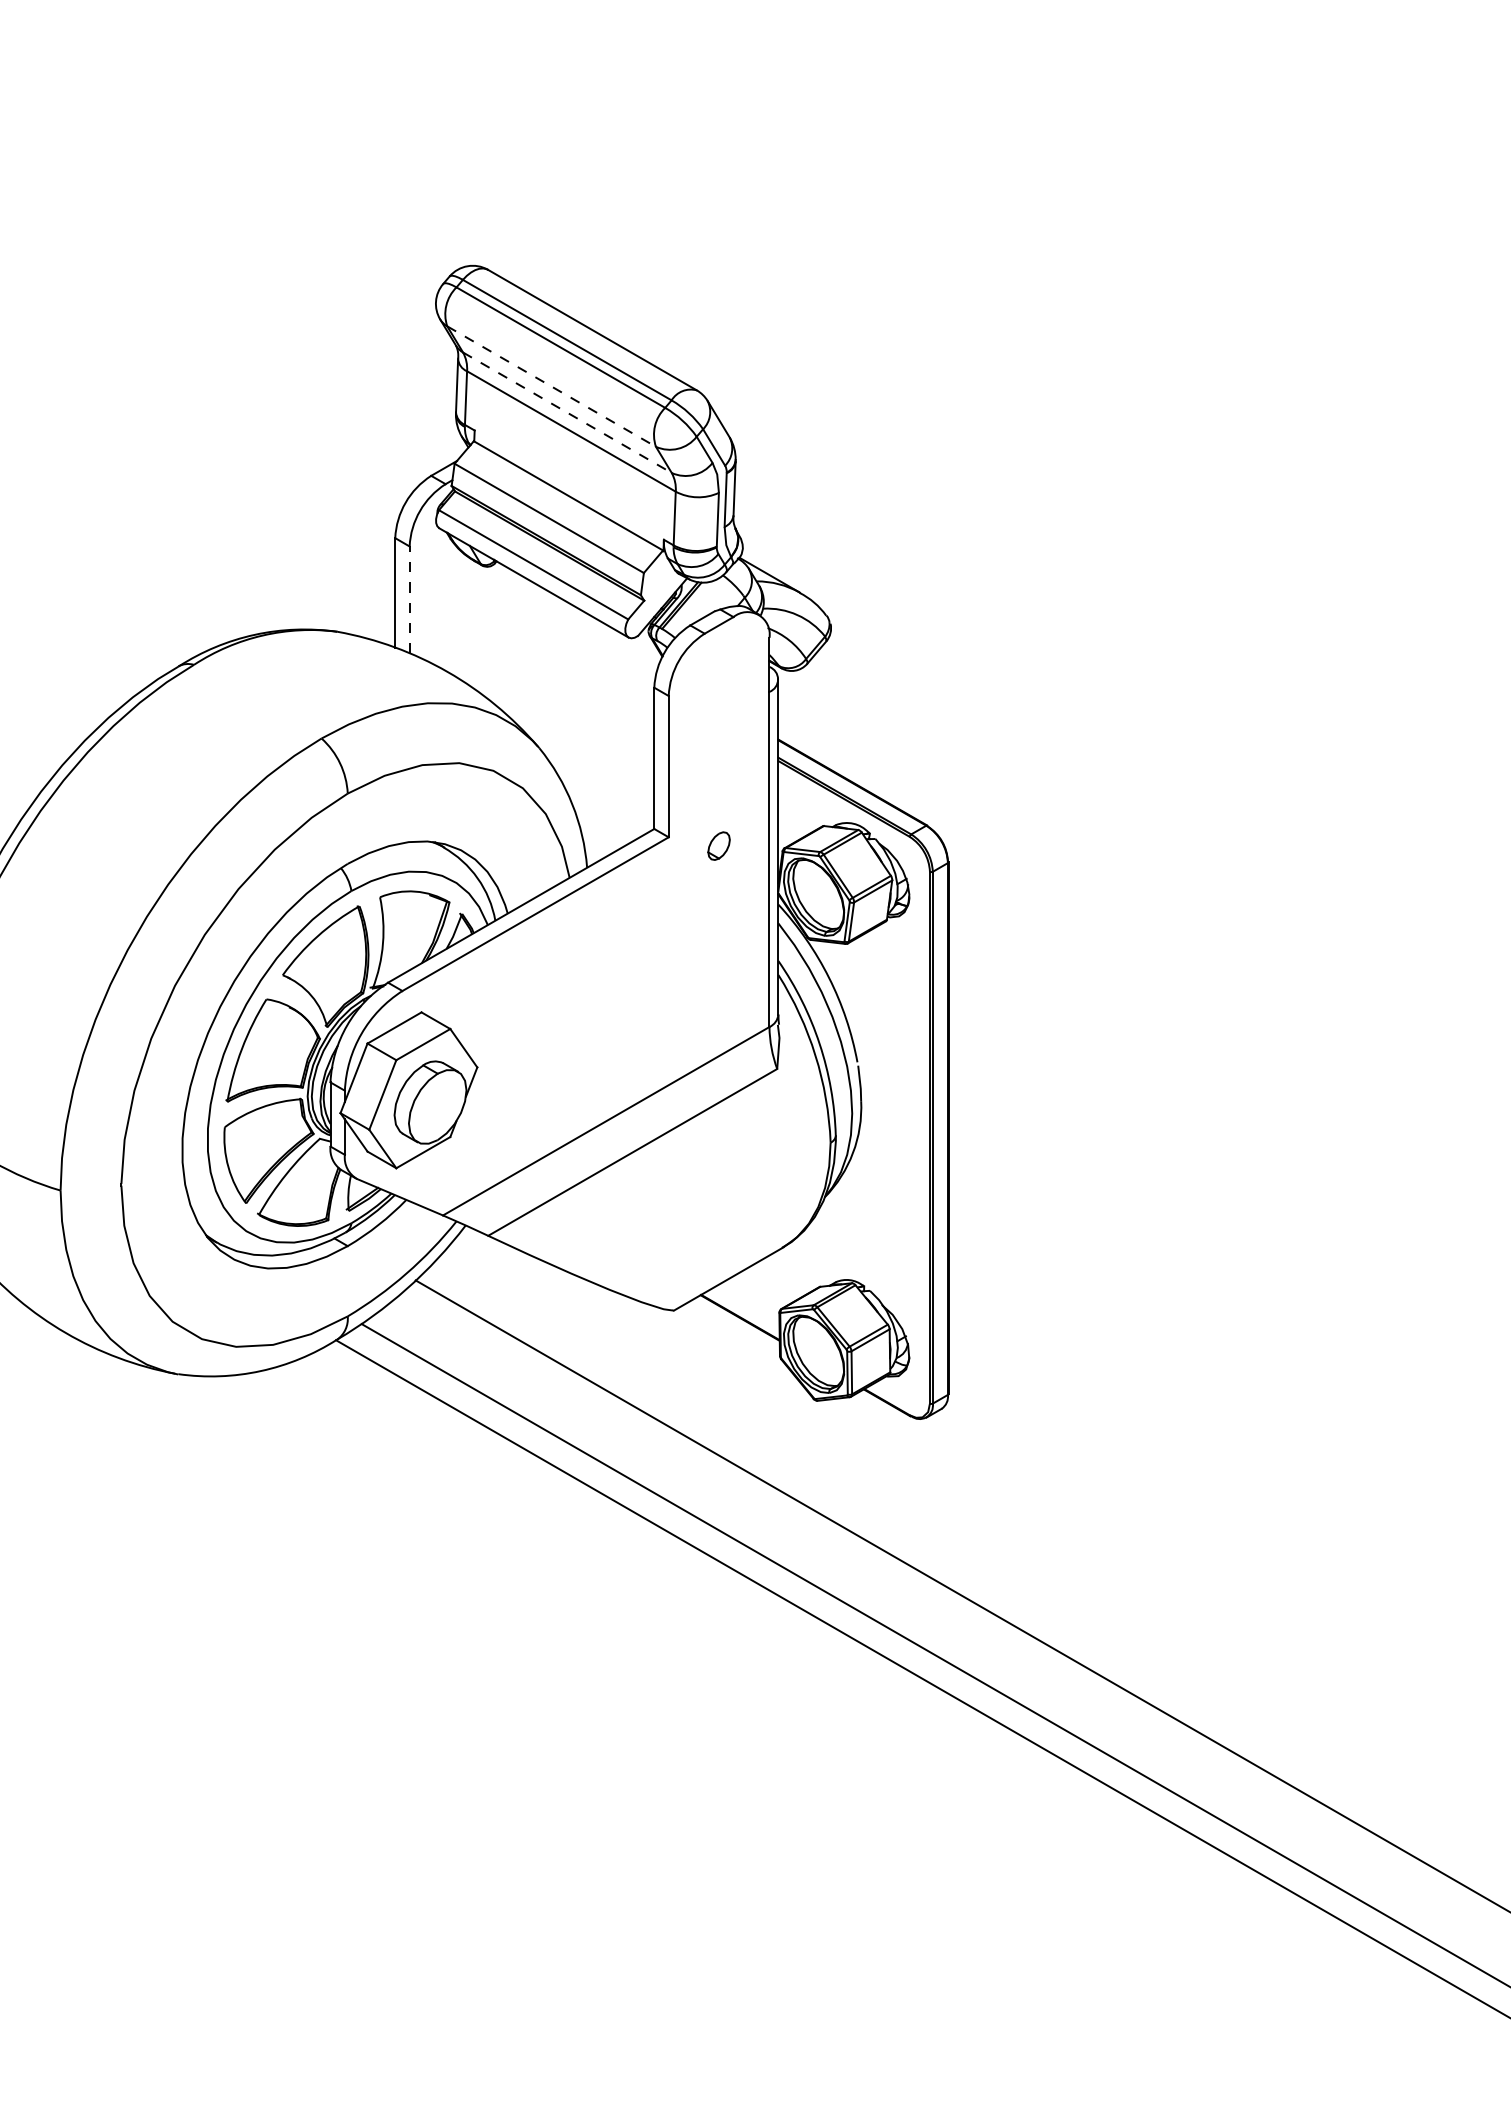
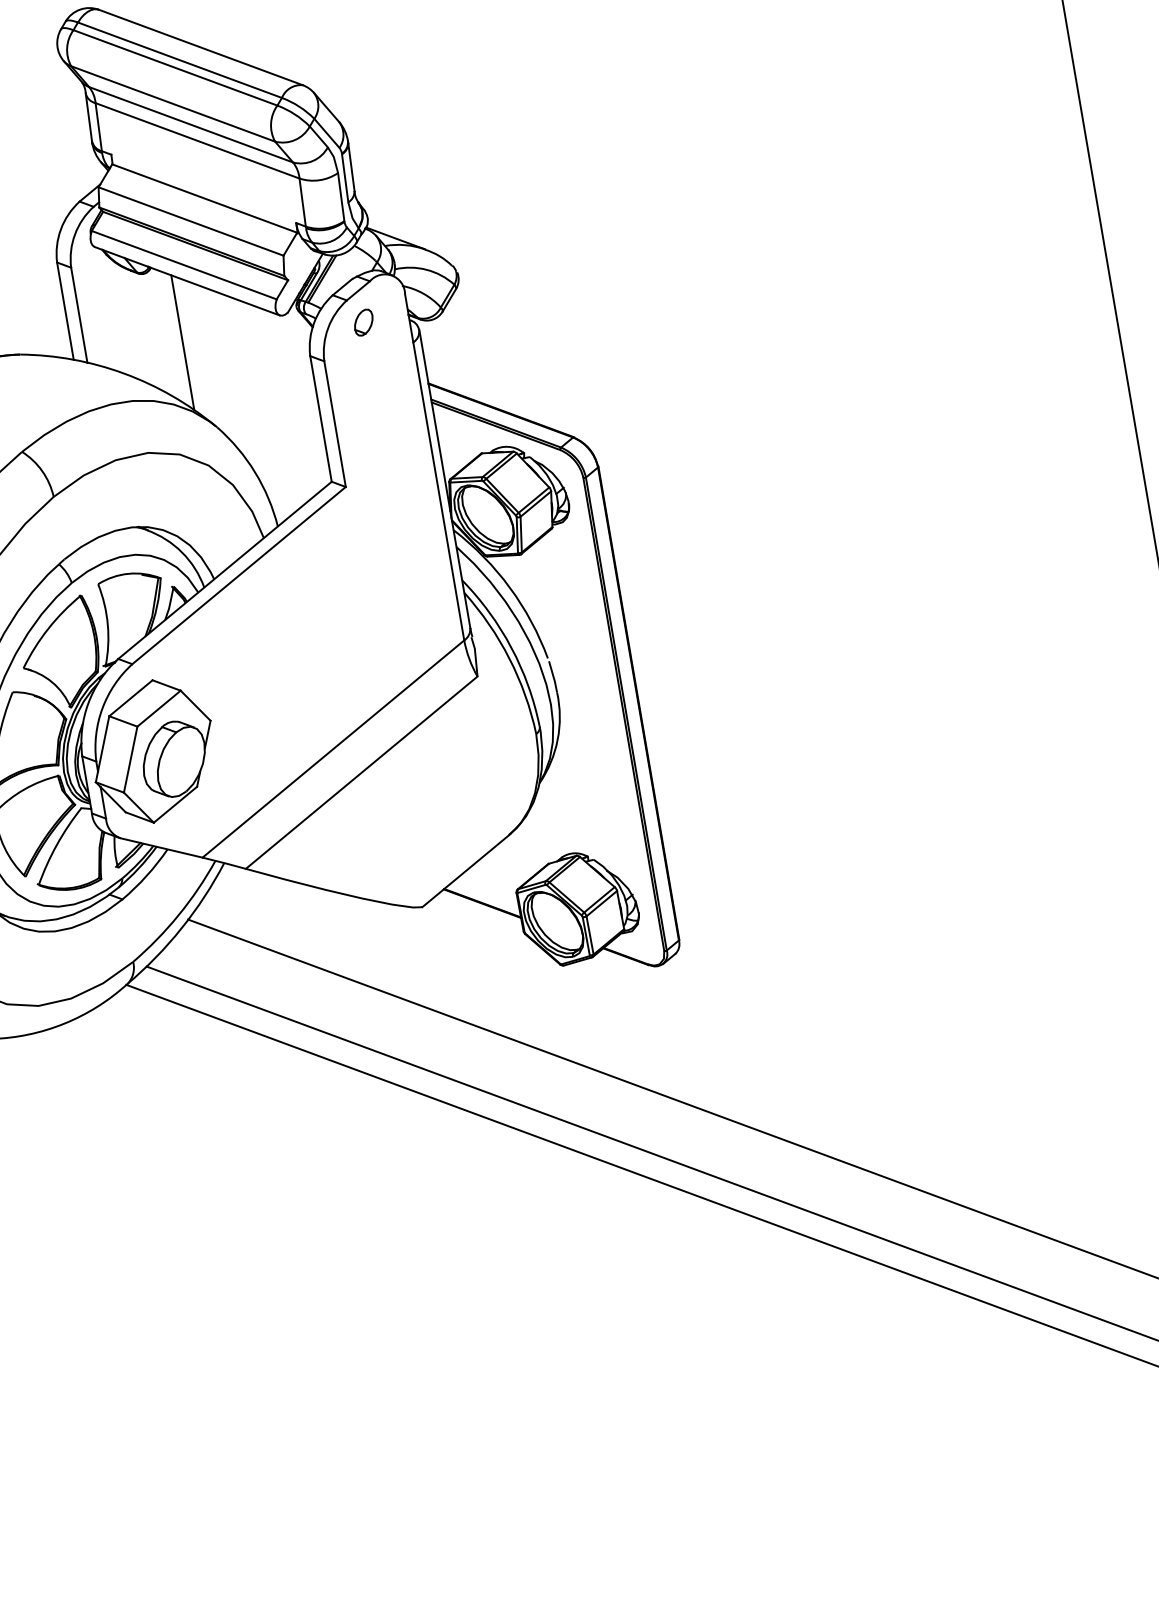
line: (552, 386) -> (173, 103), dashed -> solid
line: (567, 413) -> (191, 125), dashed -> solid
line: (409, 600) -> (79, 315), dashed -> solid
line: (517, 649) -> (182, 342), added
part: (718, 845) -> (363, 322), moved

